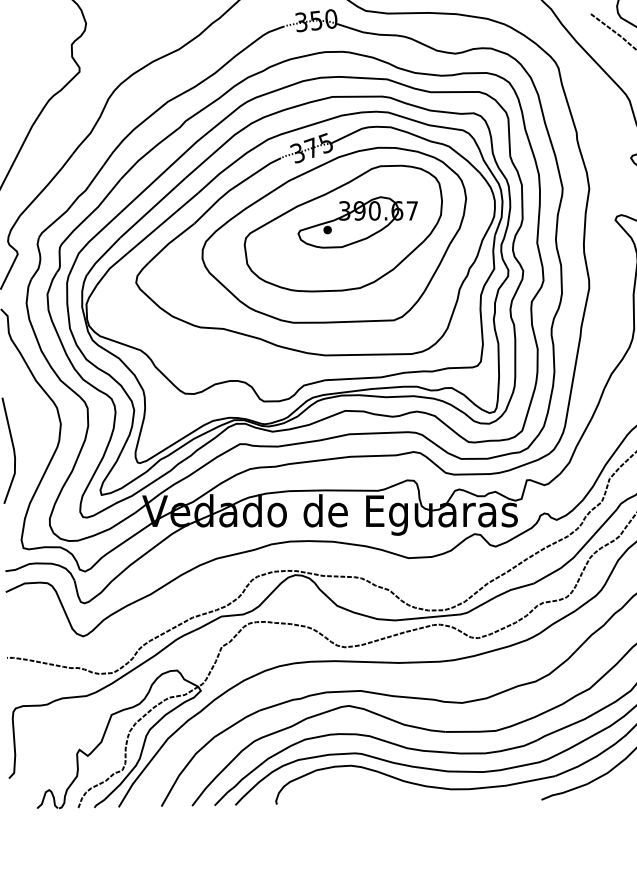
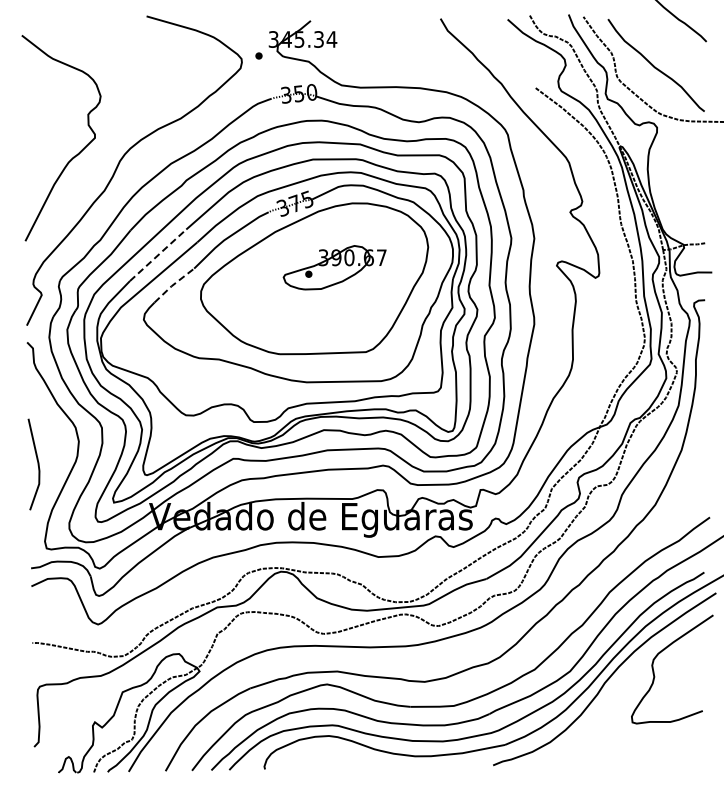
line: (153, 207) -> (158, 254), solid -> dashed
part: (343, 229) -> (322, 273), removed
line: (170, 243) -> (173, 285), solid -> dashed

